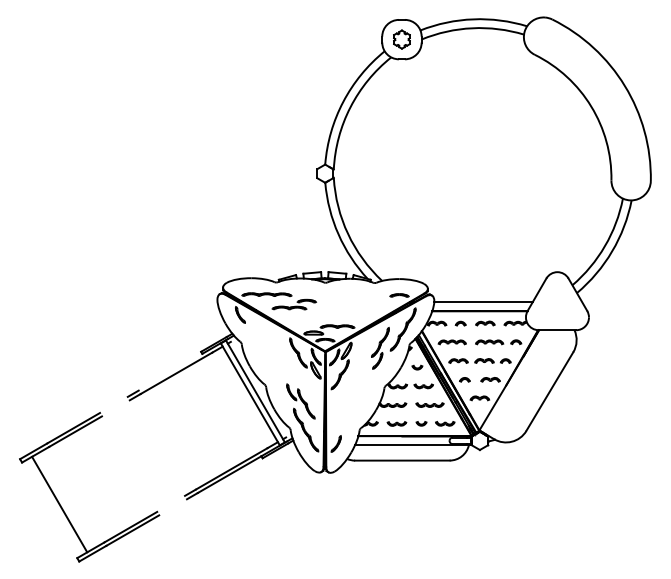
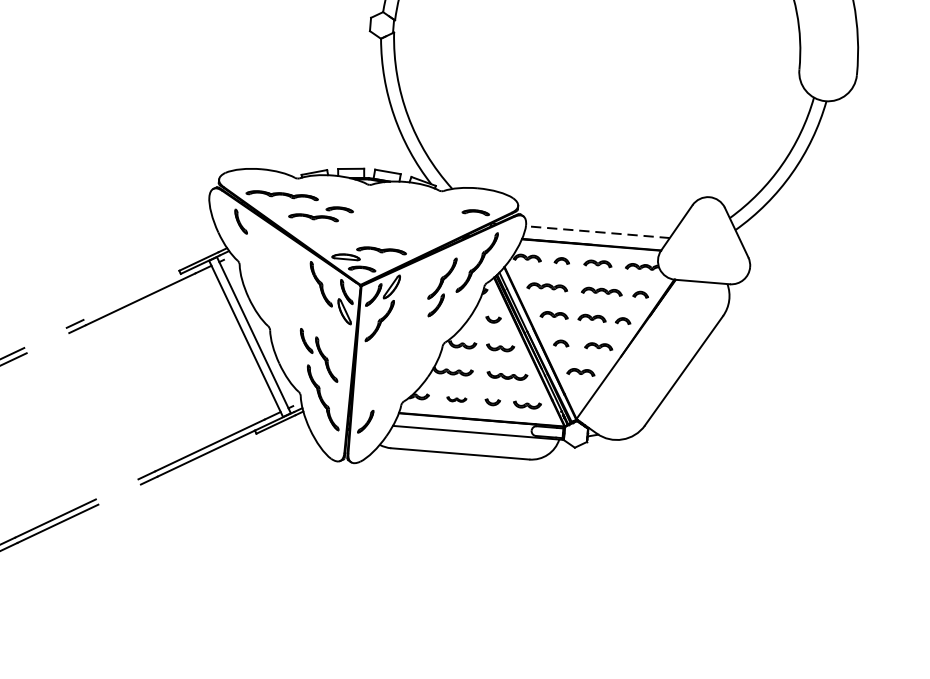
line: (483, 302) -> (597, 232), solid -> dashed
part: (396, 423) -> (456, 398), size x0.7

